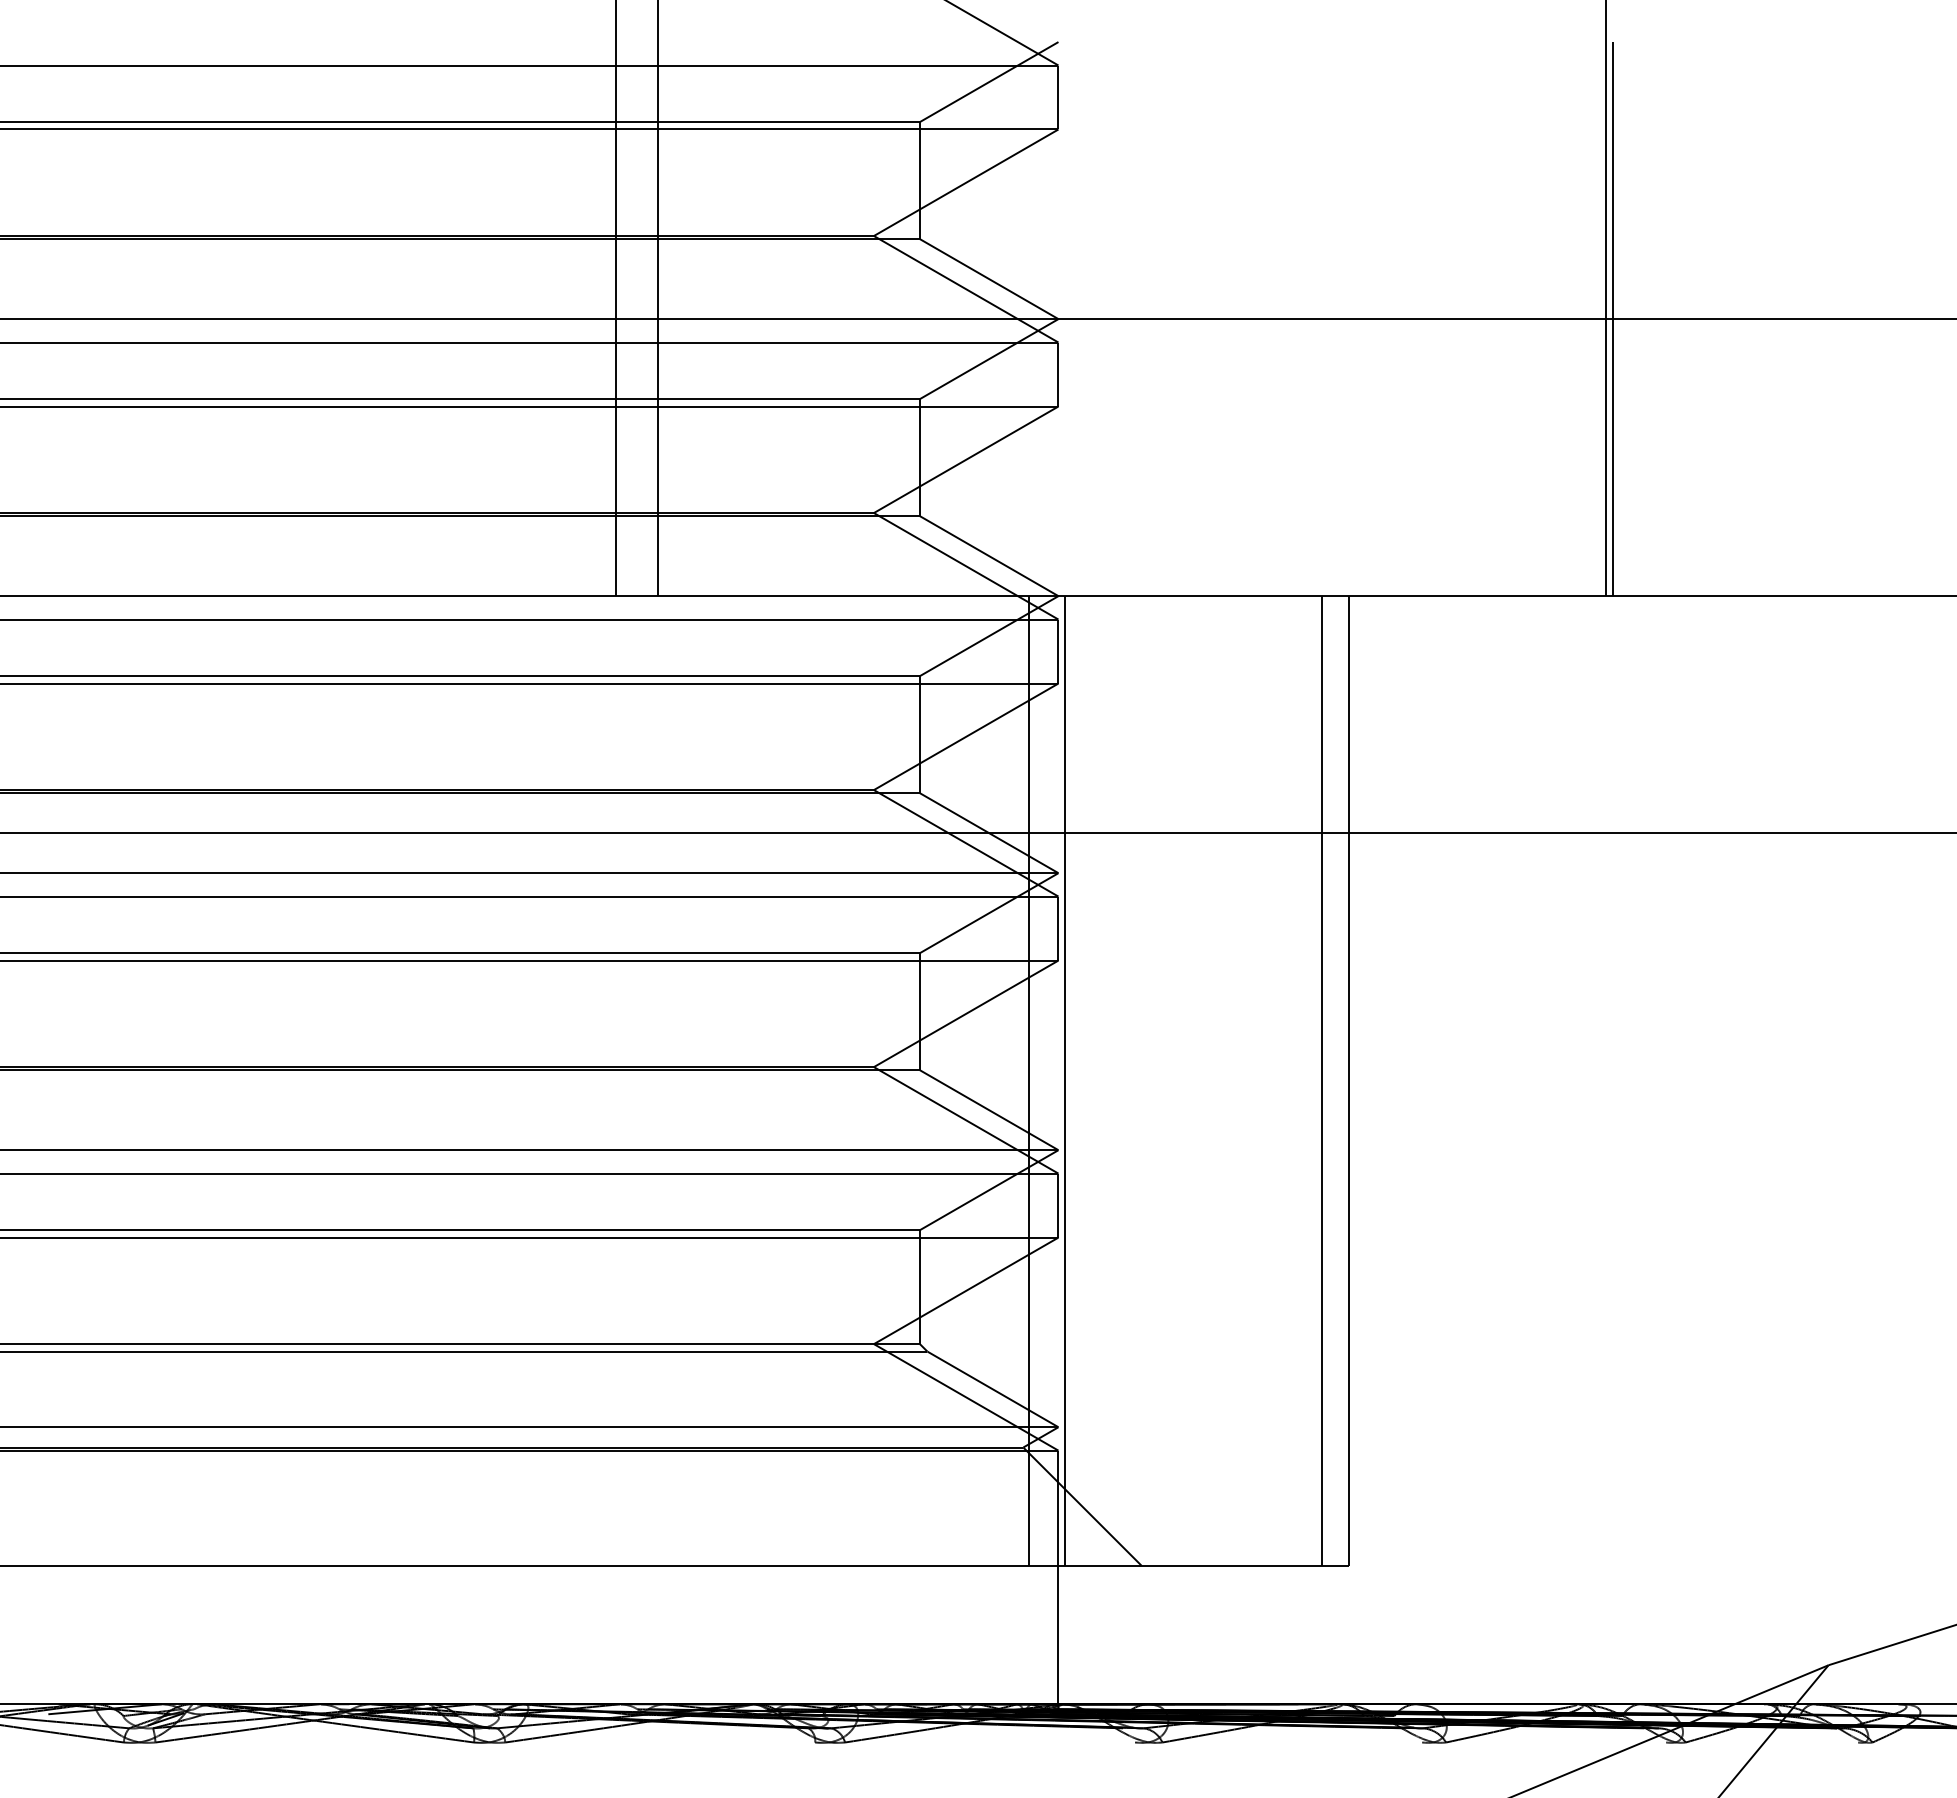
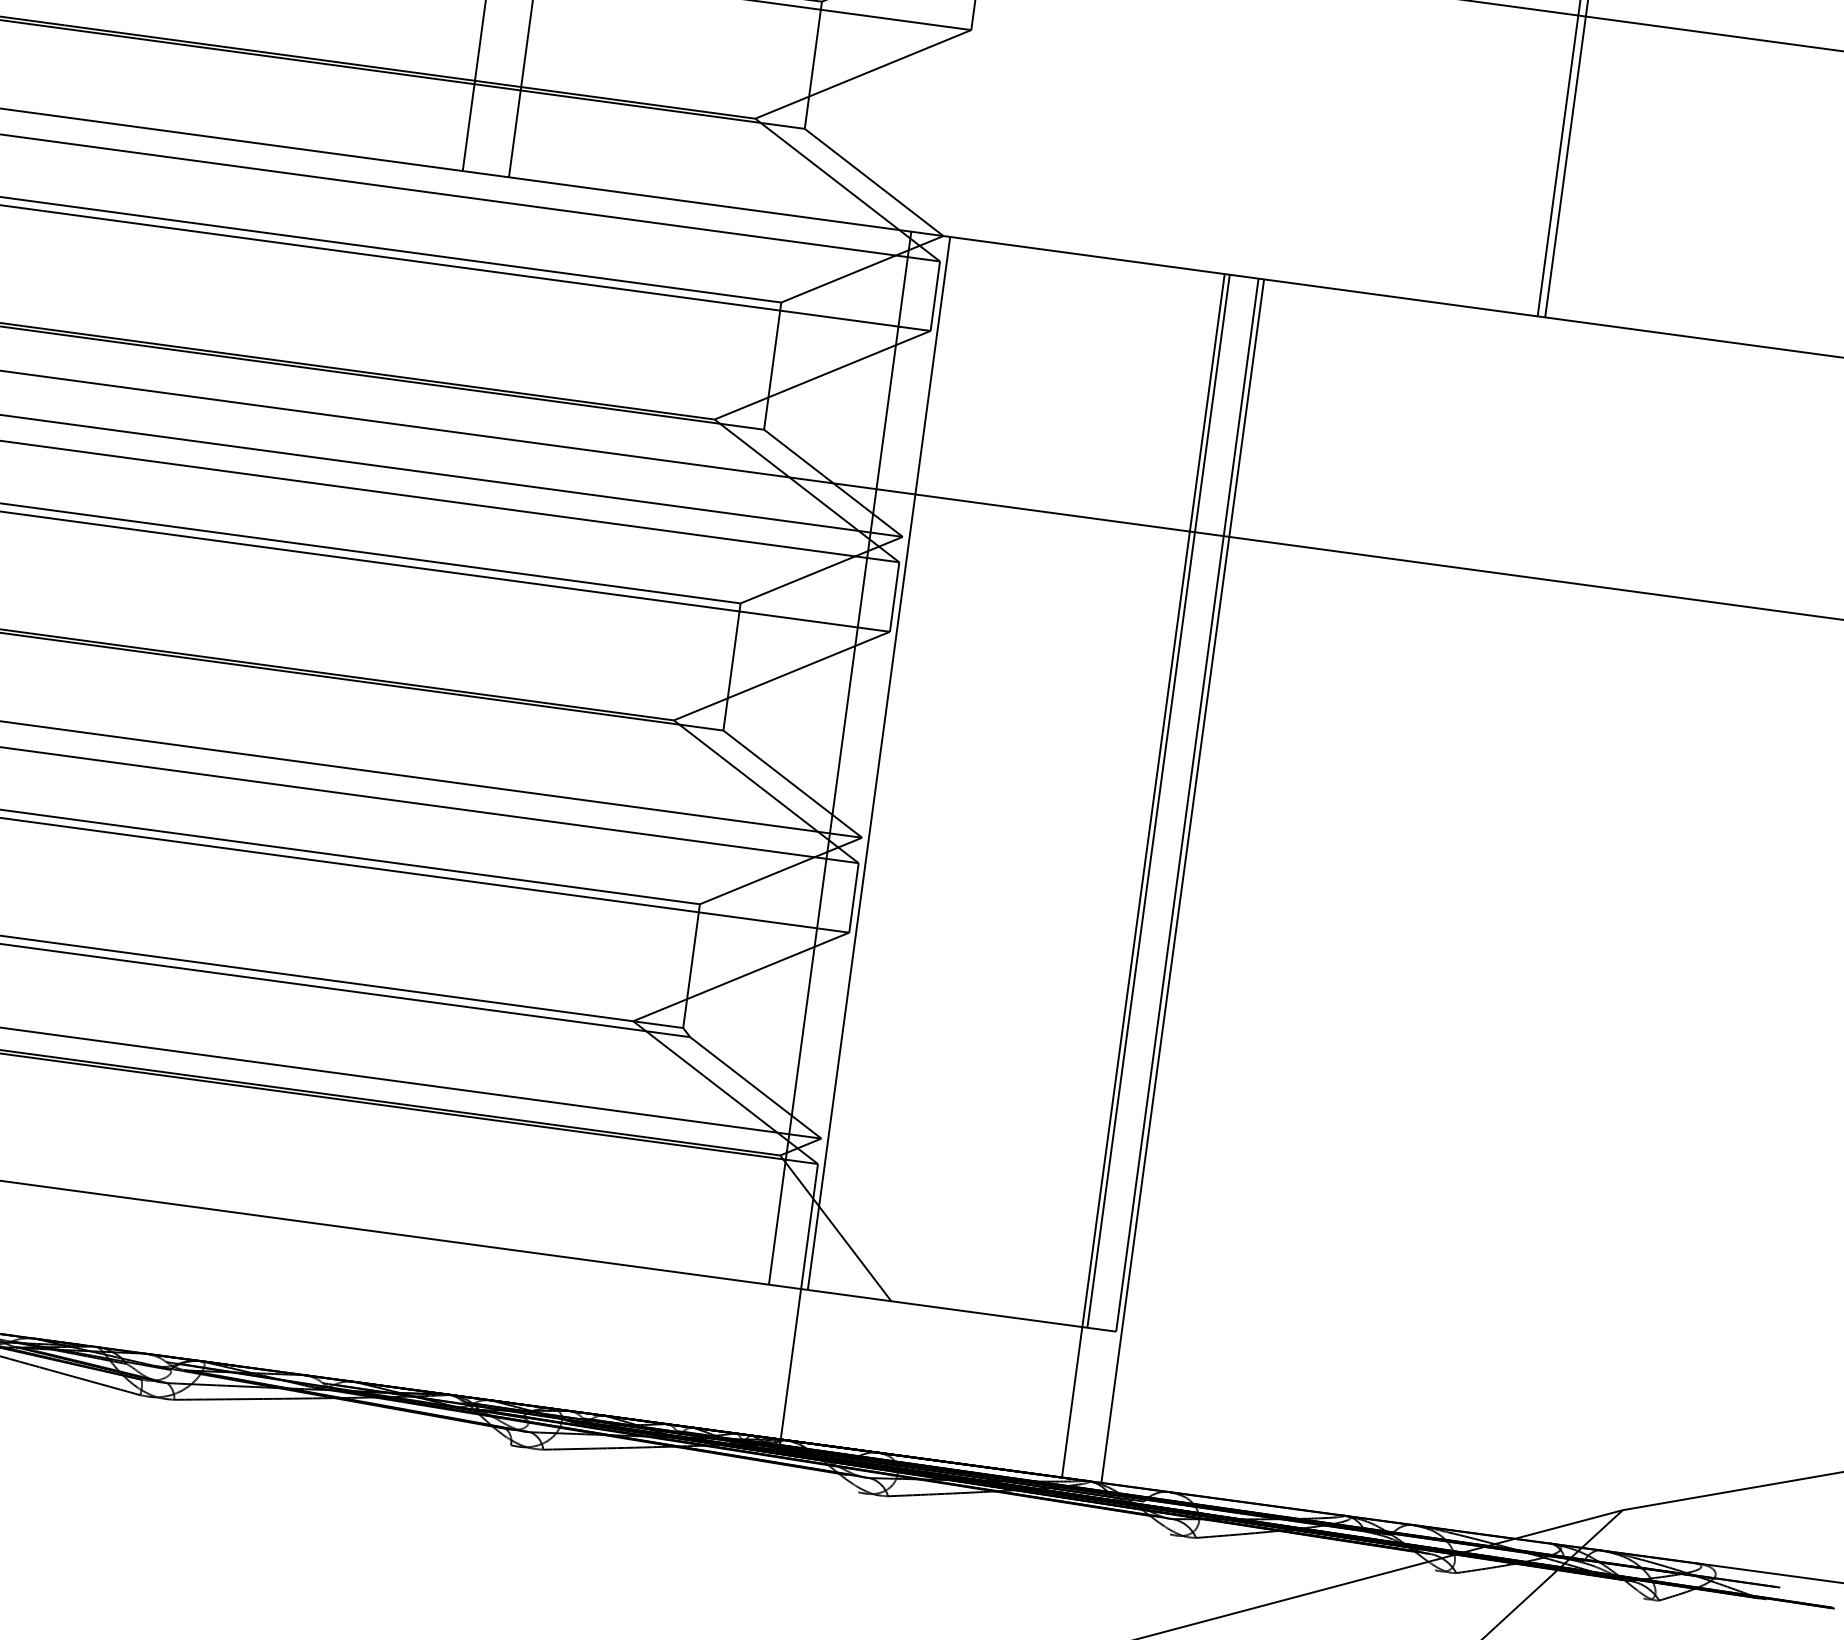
line: (1317, 1150) -> (1143, 876), added
line: (1353, 1150) -> (1182, 881), added

